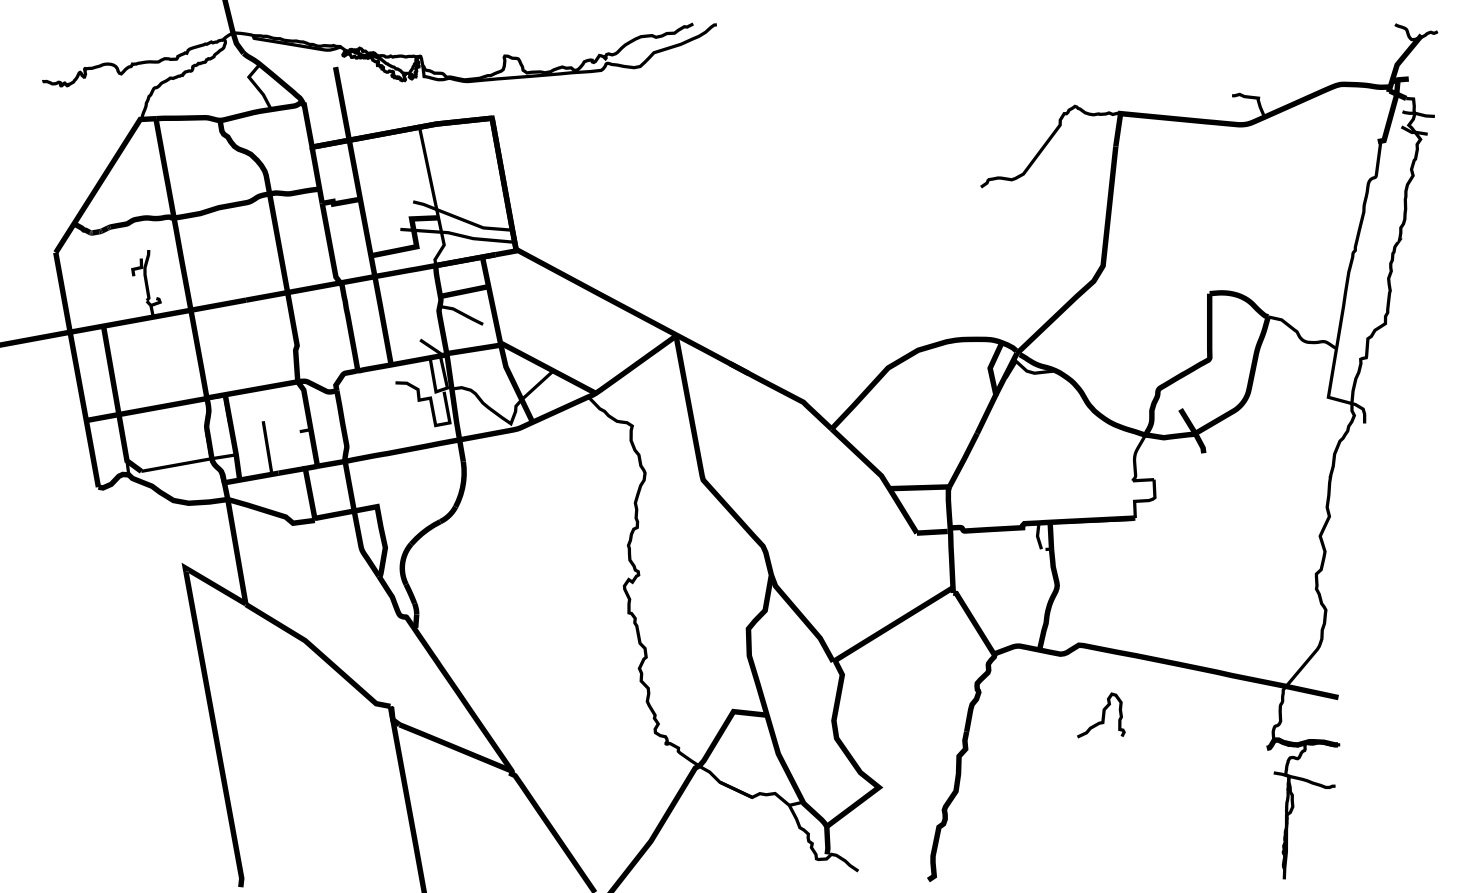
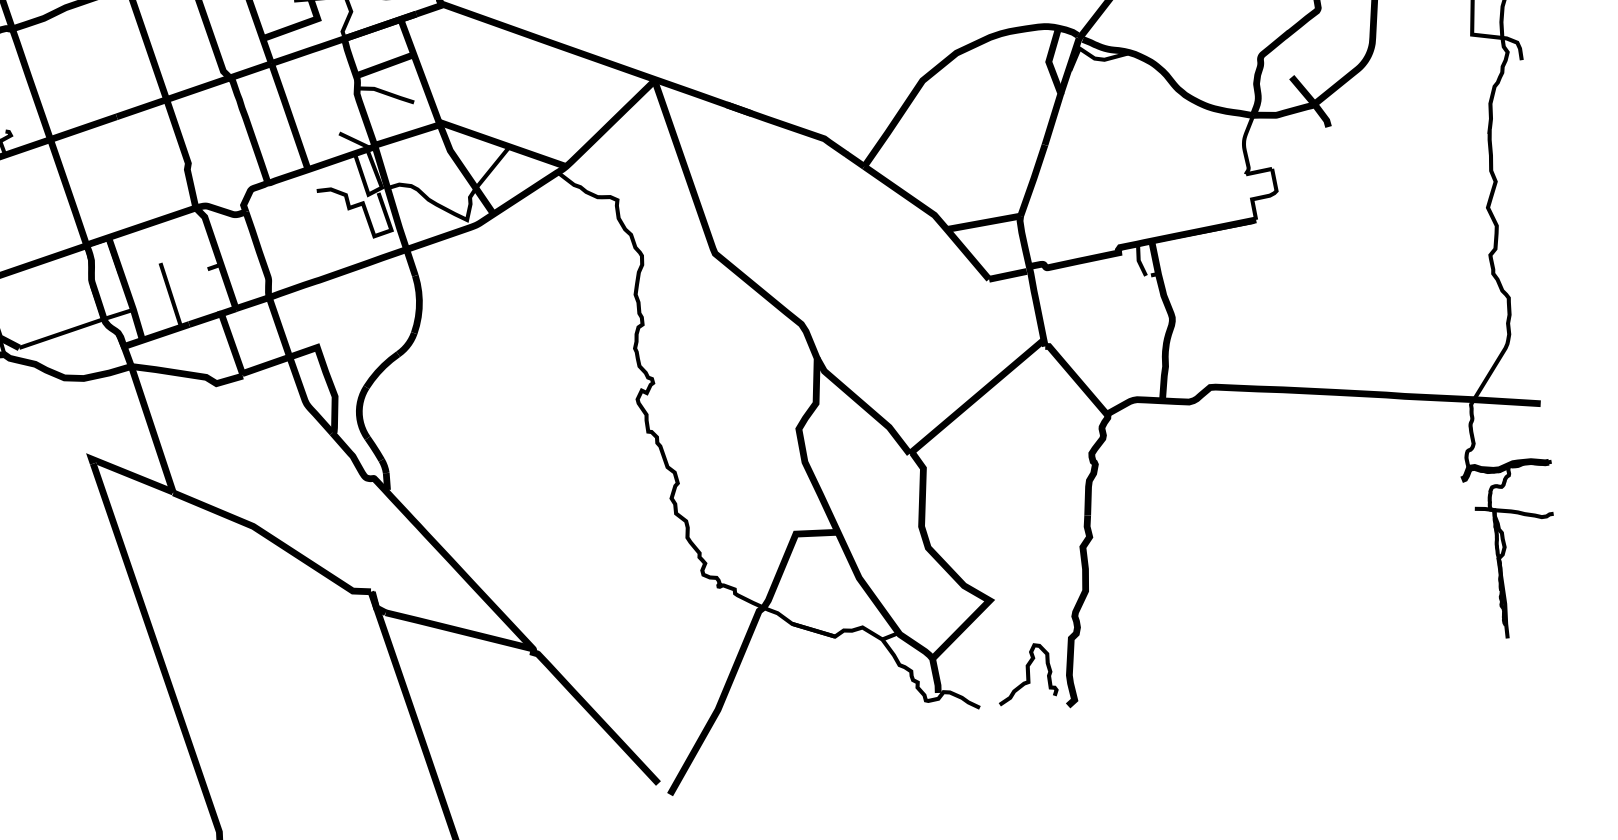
curve: (1102, 715) -> (1026, 673), moved

